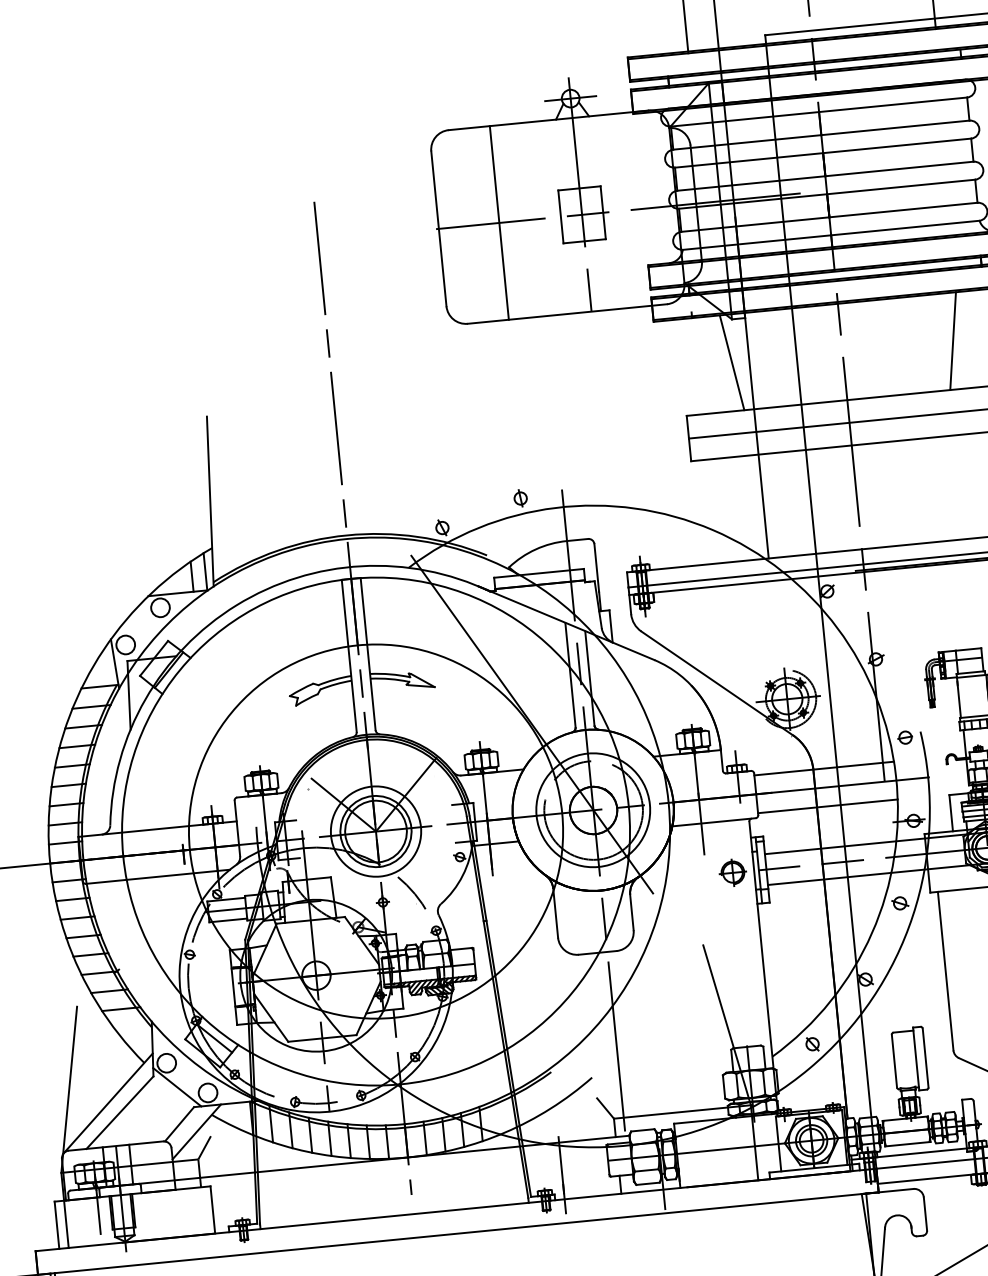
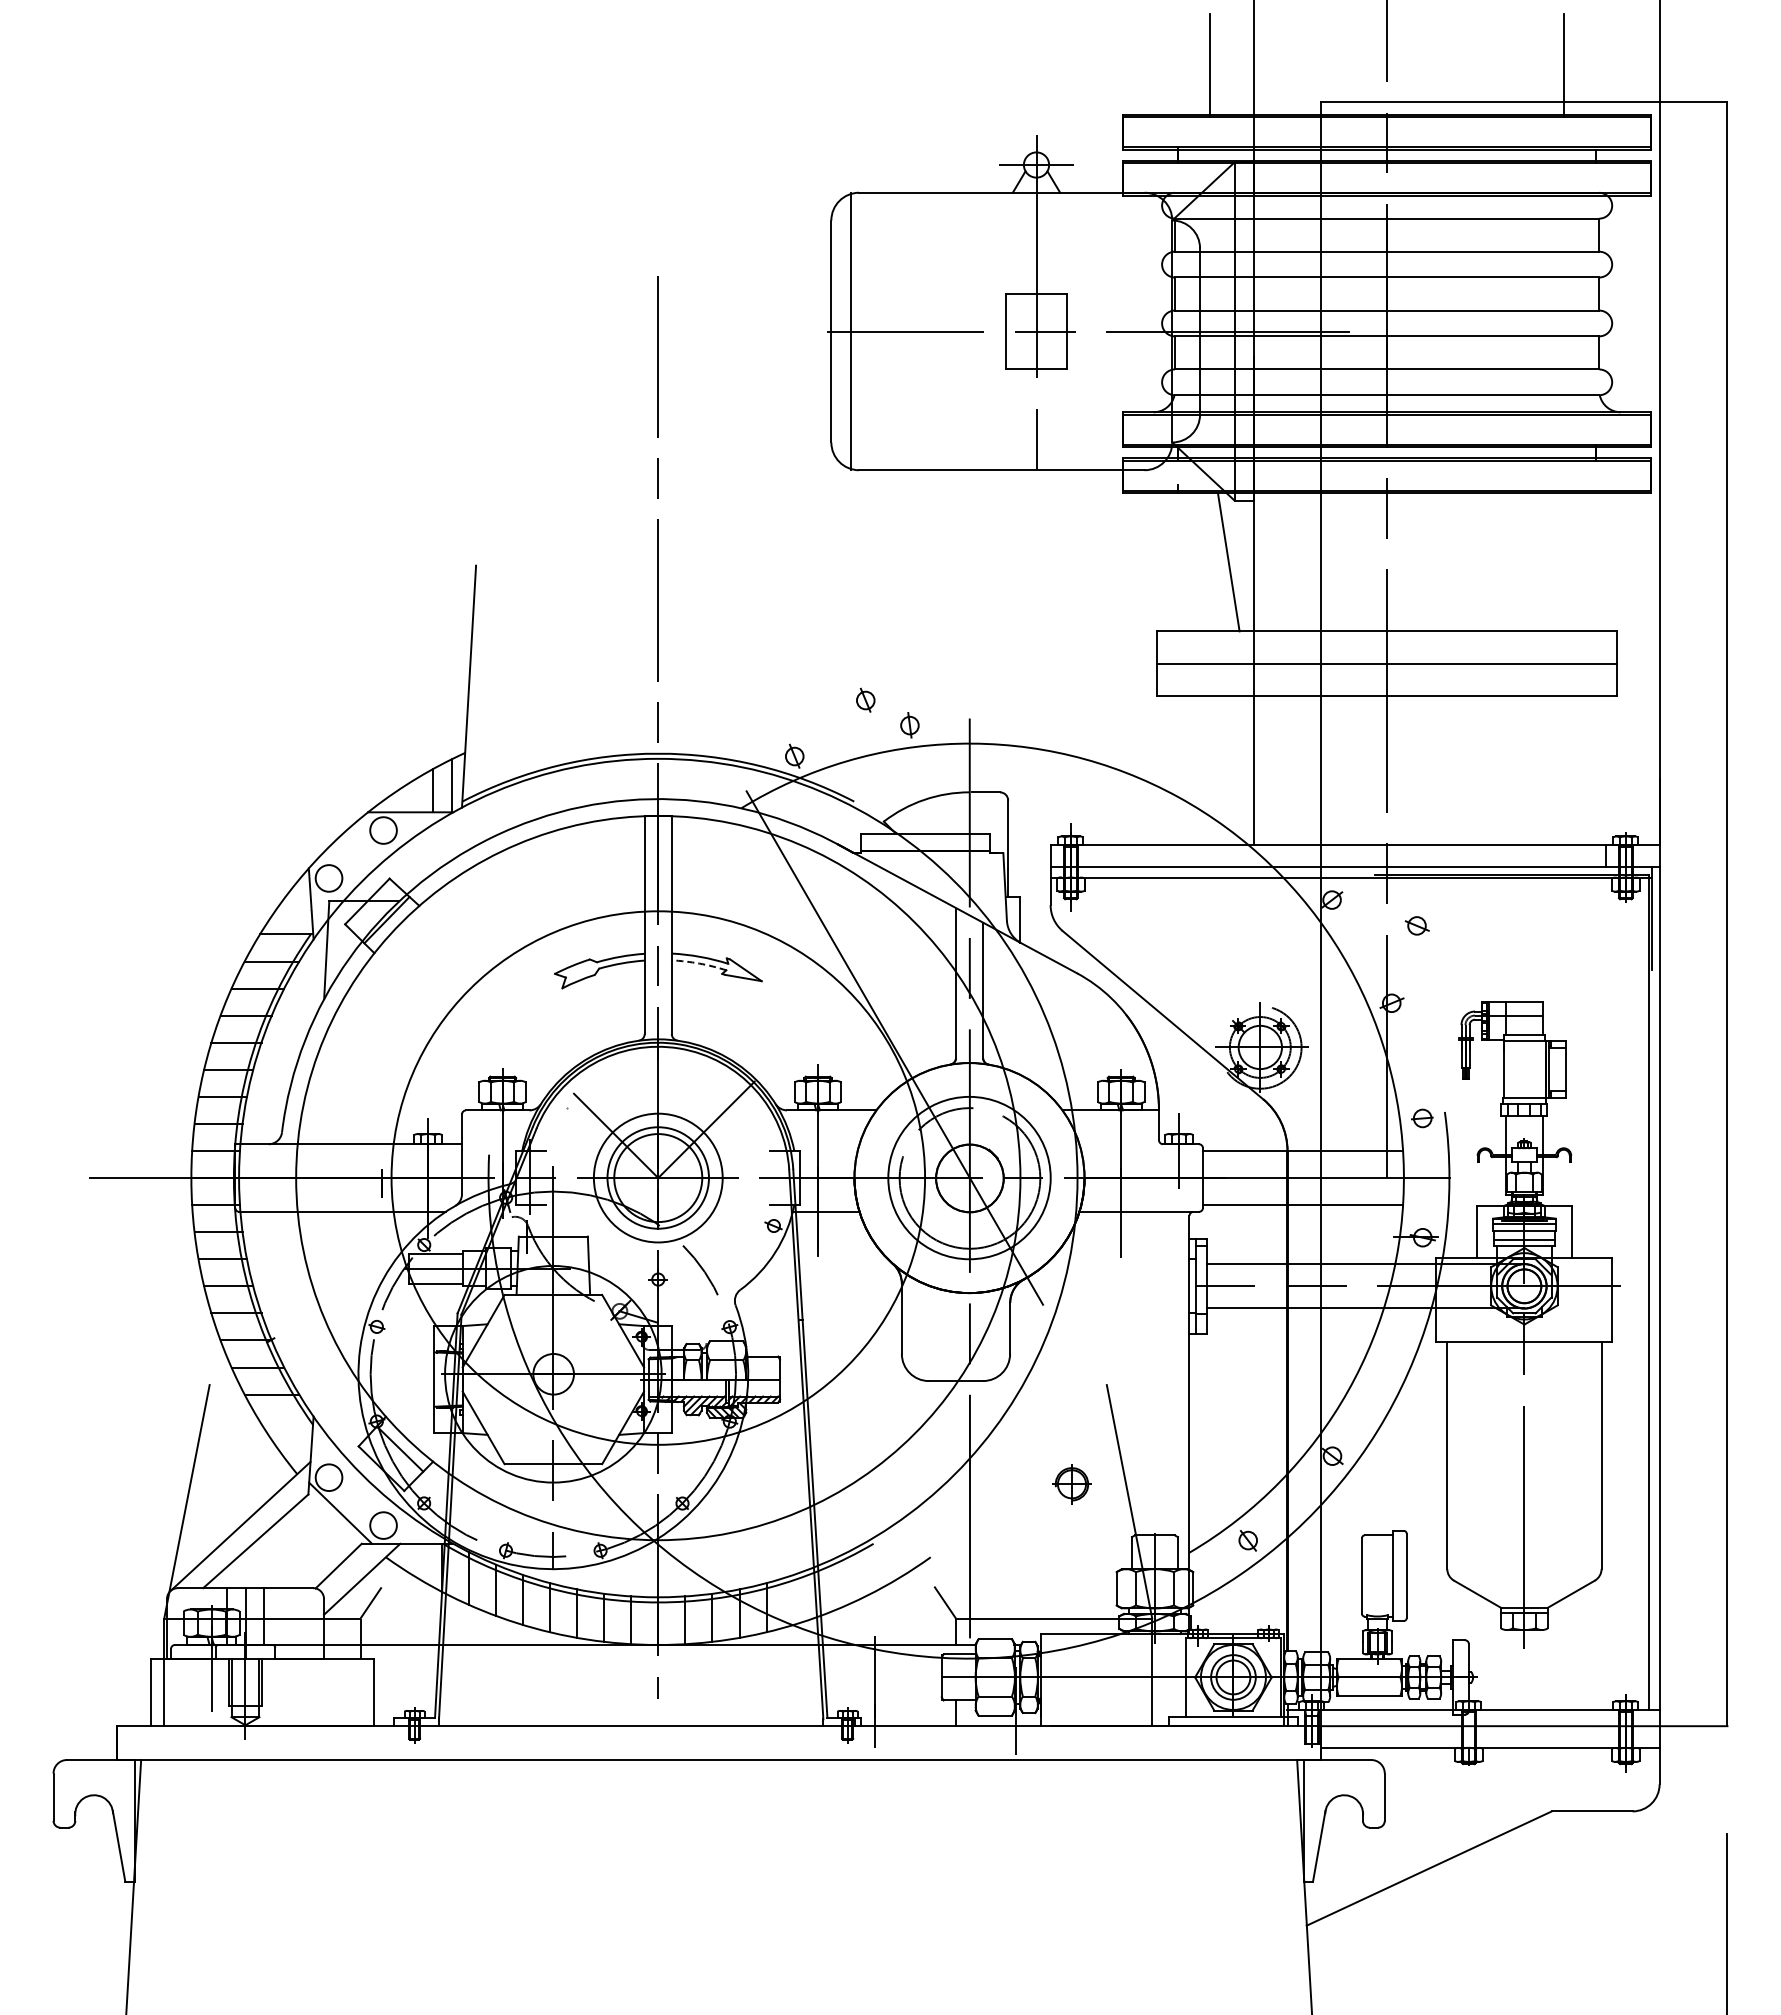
line: (499, 222) -> (850, 331), moved
line: (953, 341) -> (1545, 562), removed
part: (487, 483) -> (865, 699), added
arc: (390, 679) -> (699, 963), solid -> dashed
part: (732, 873) -> (1071, 1484), moved
part: (899, 903) -> (1416, 925), moved

